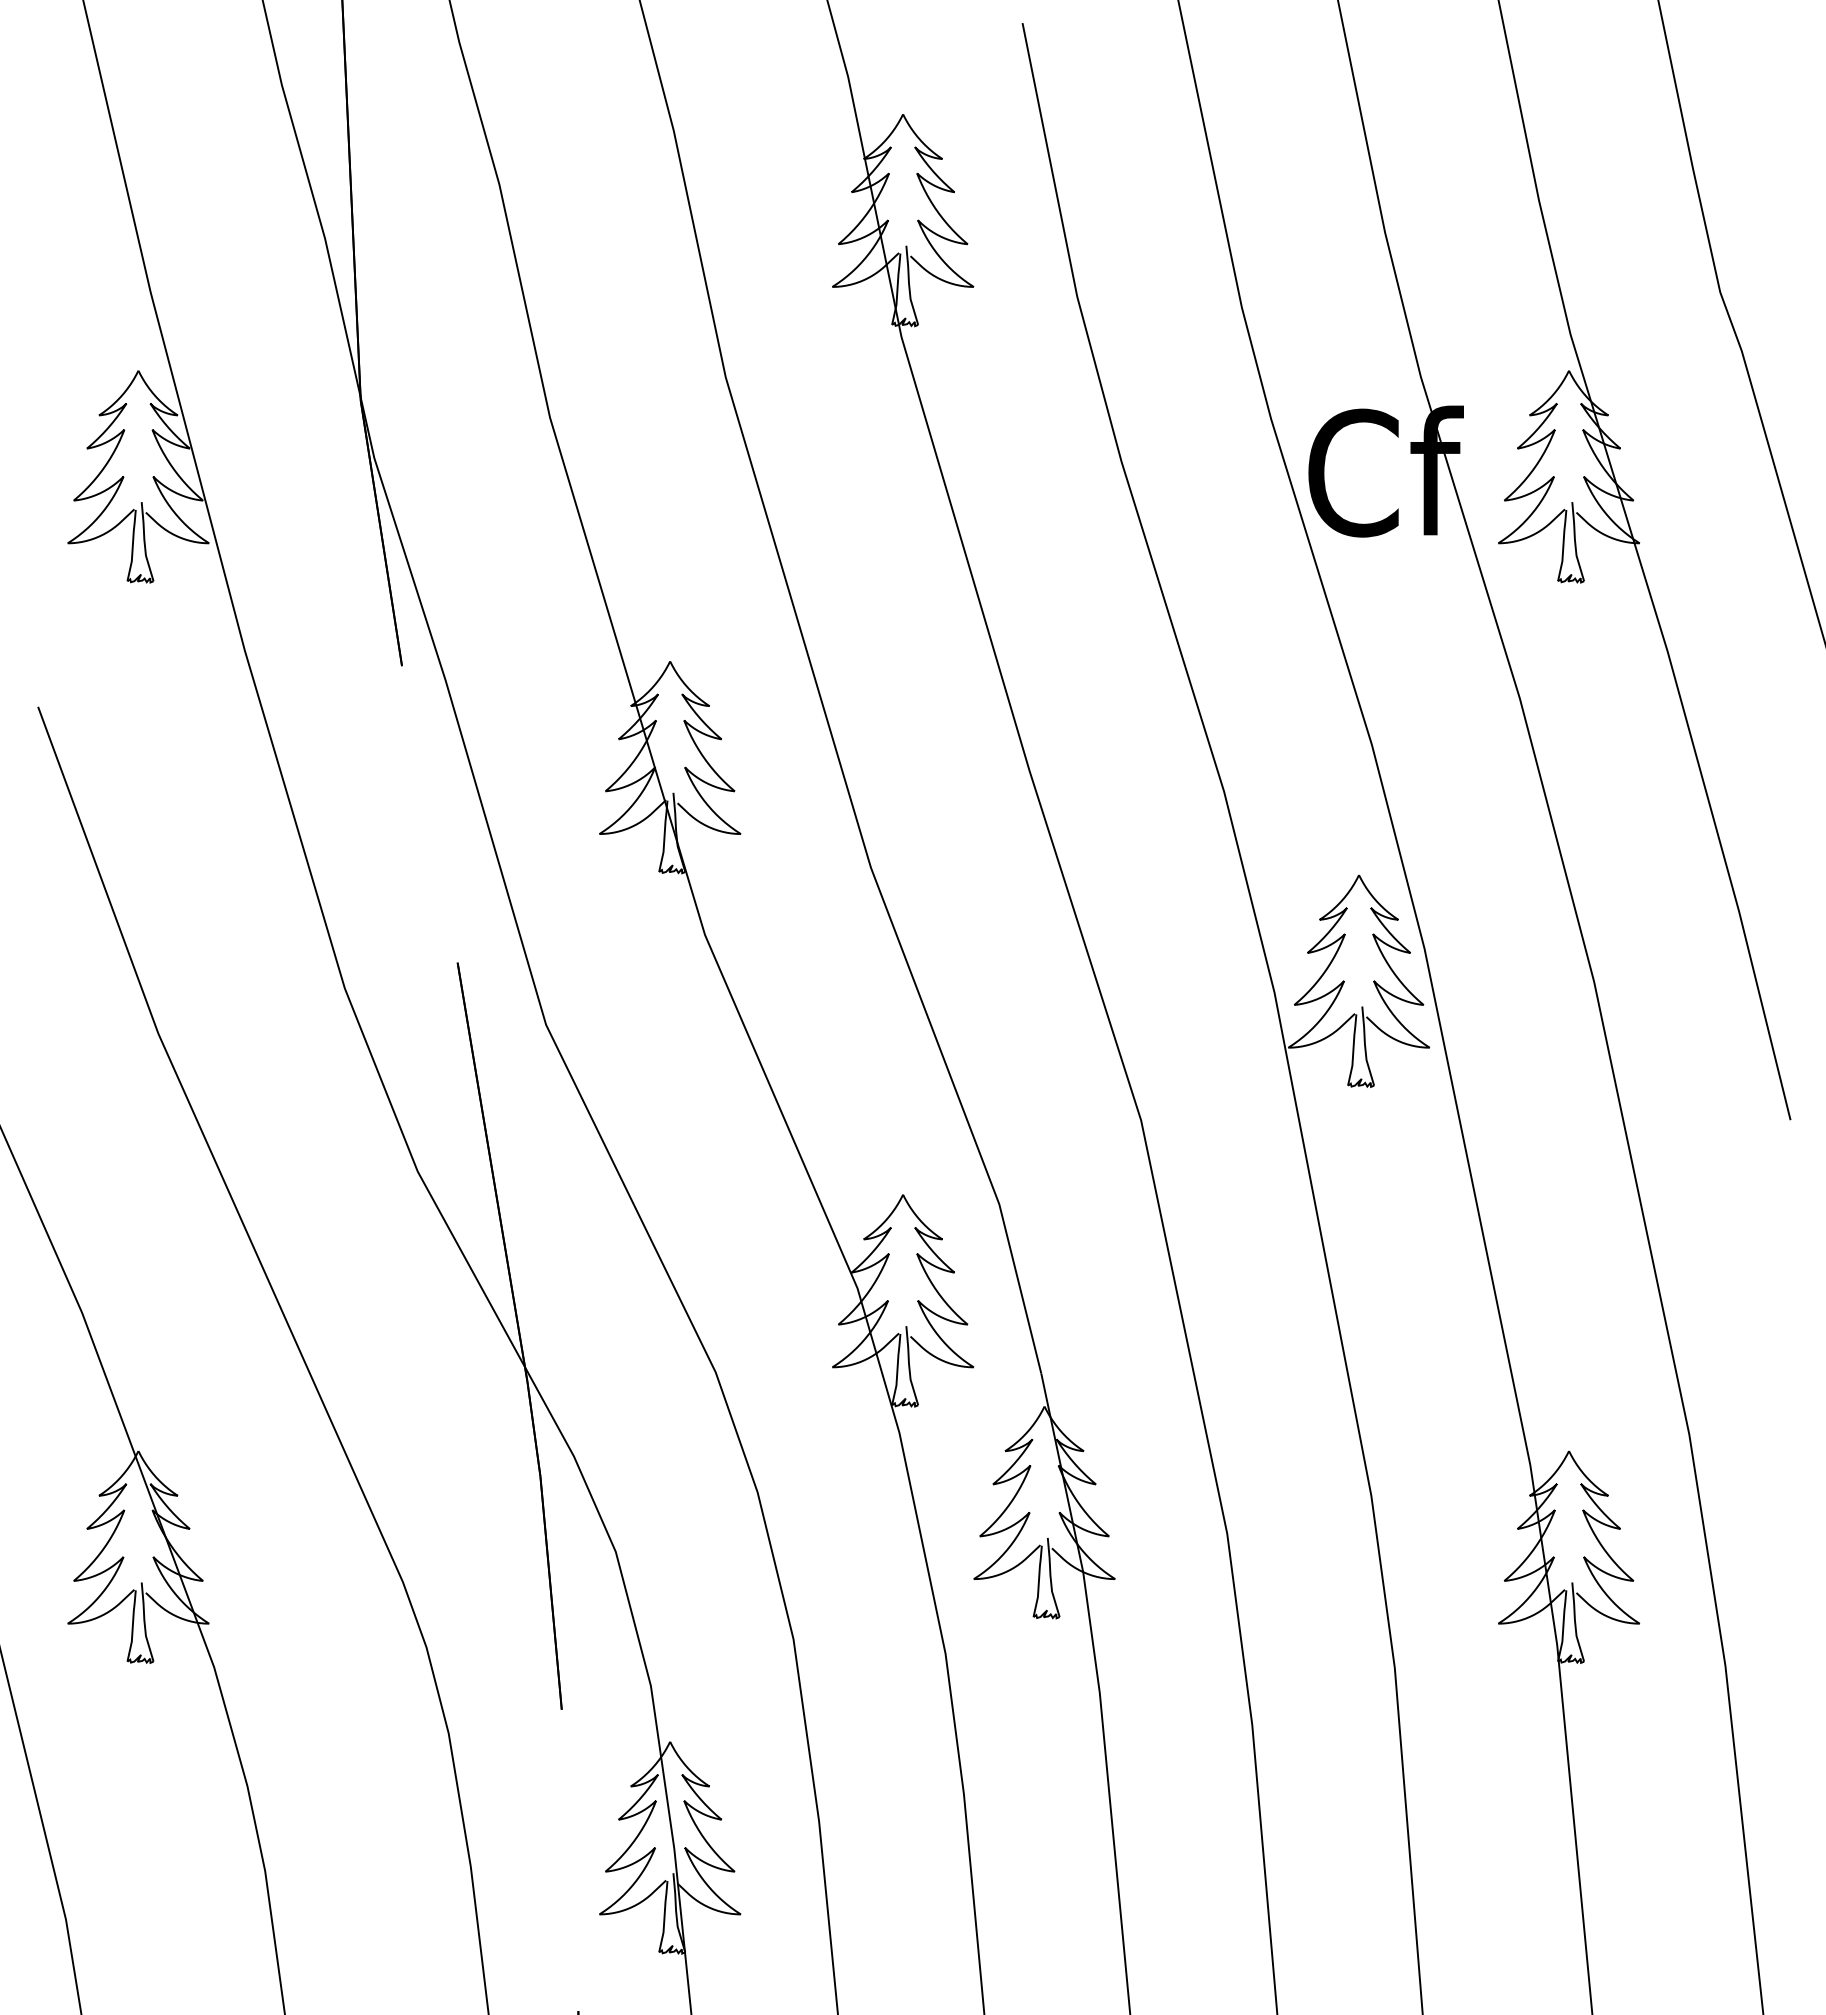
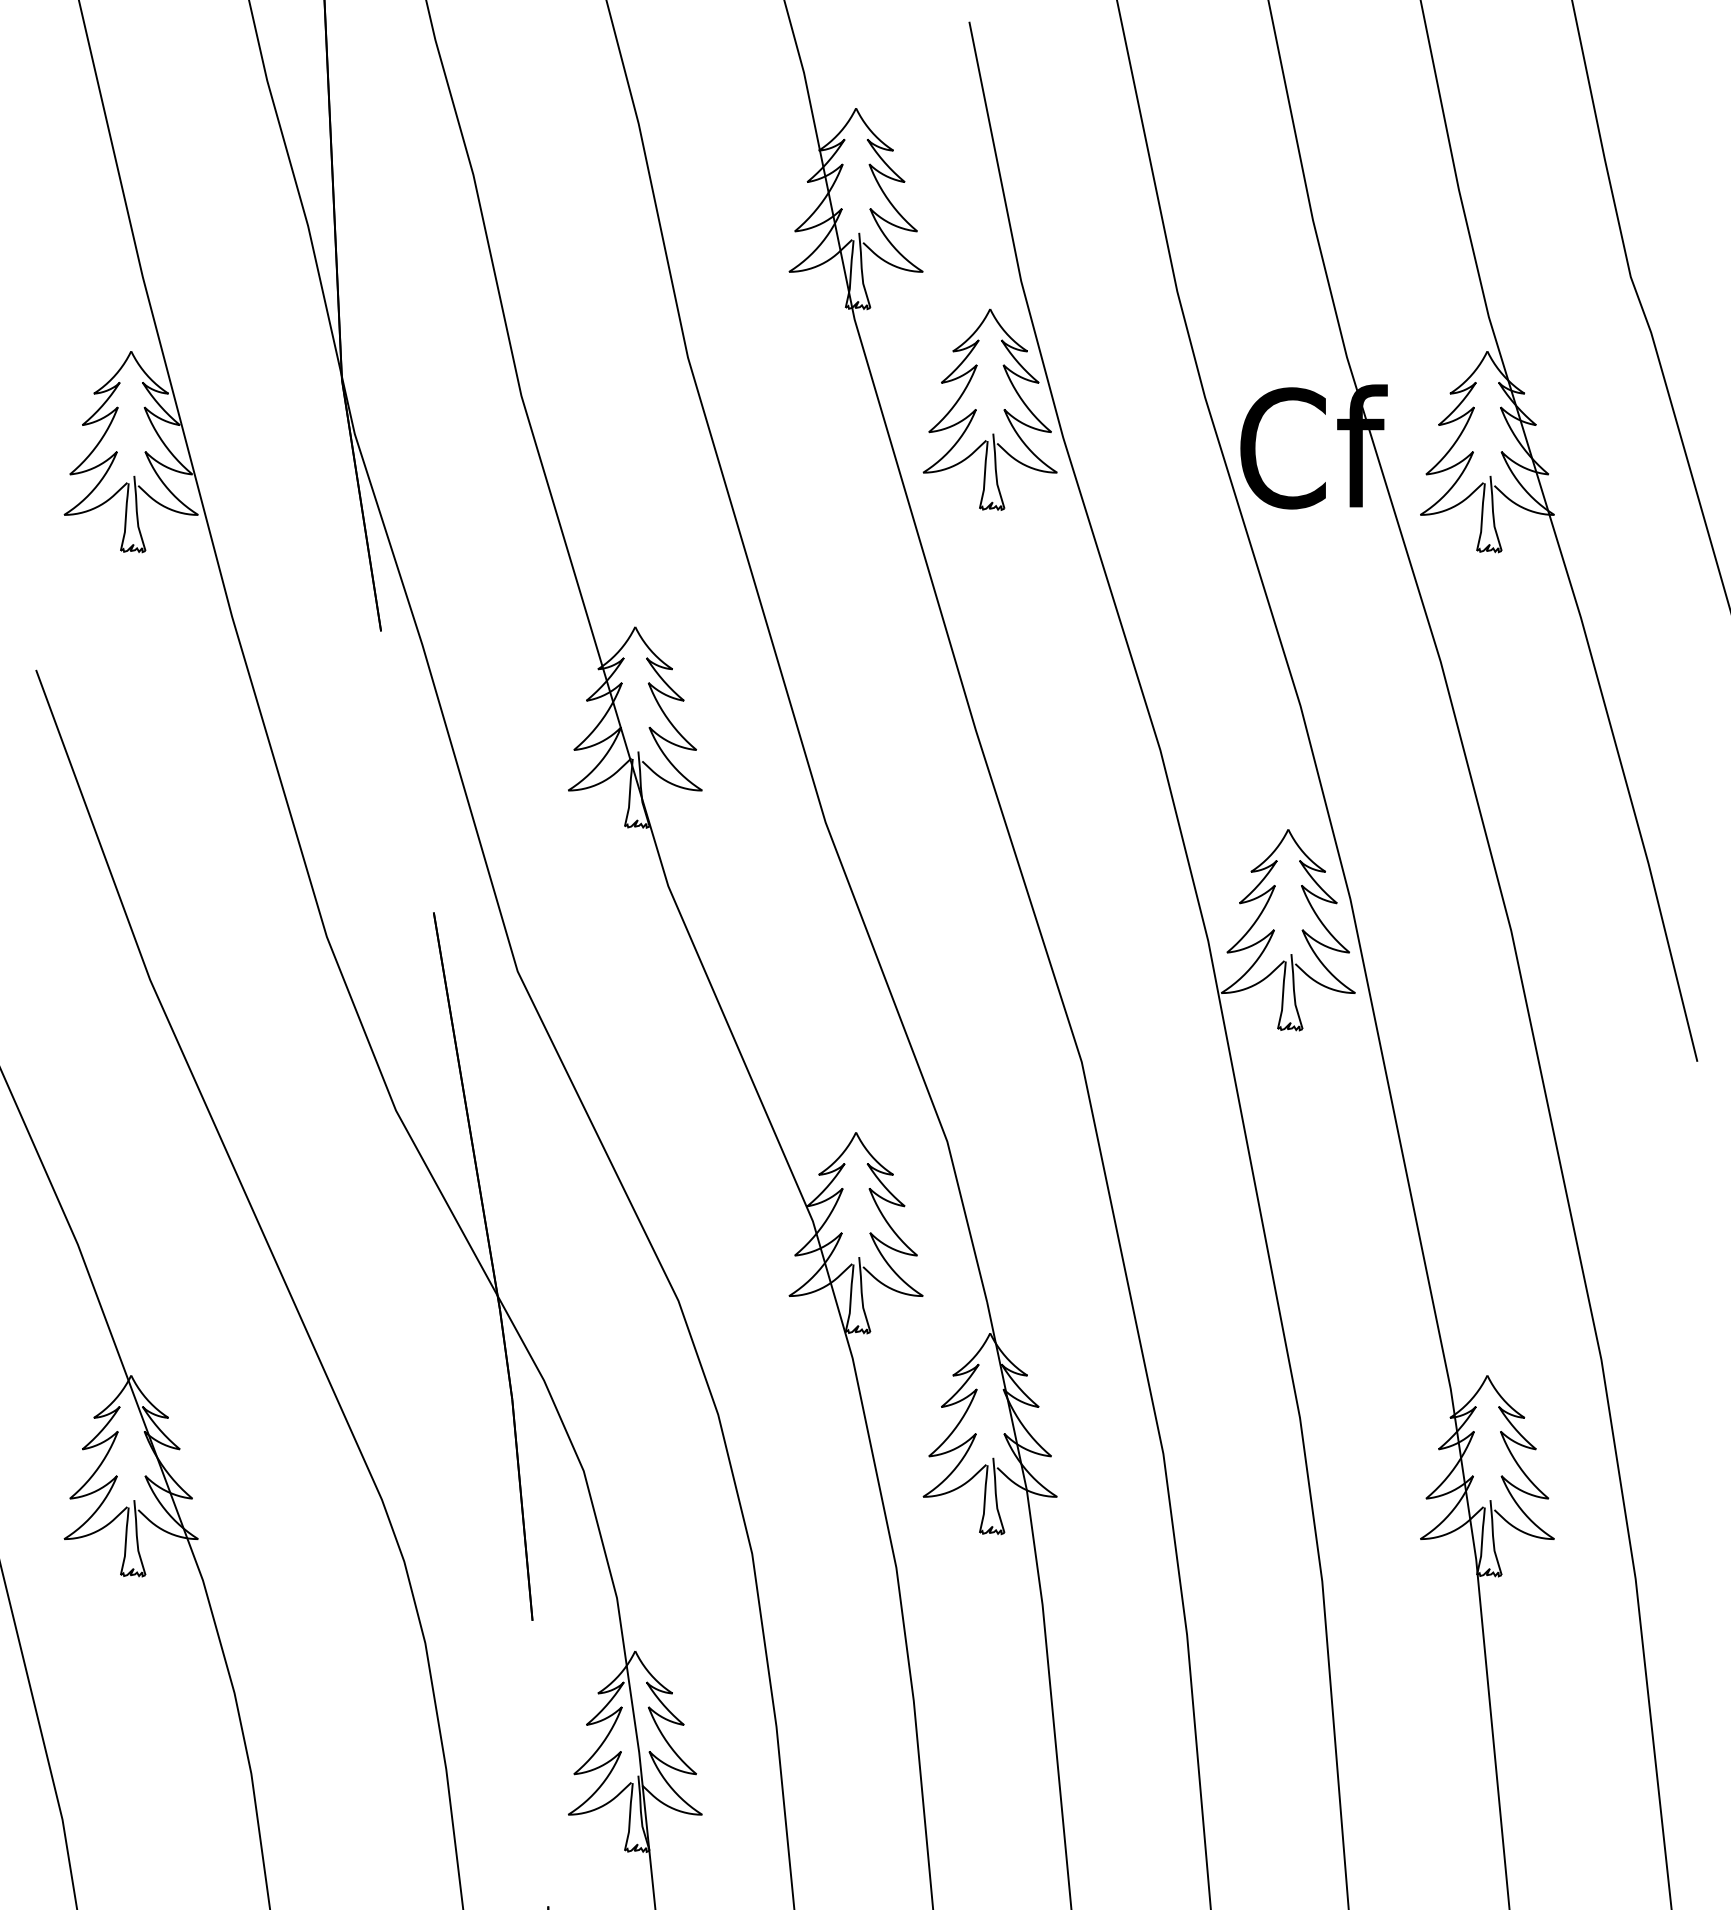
part: (1030, 432) -> (976, 409), added

